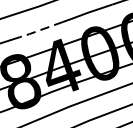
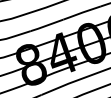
line: (39, 31) -> (45, 26), dashed -> solid

